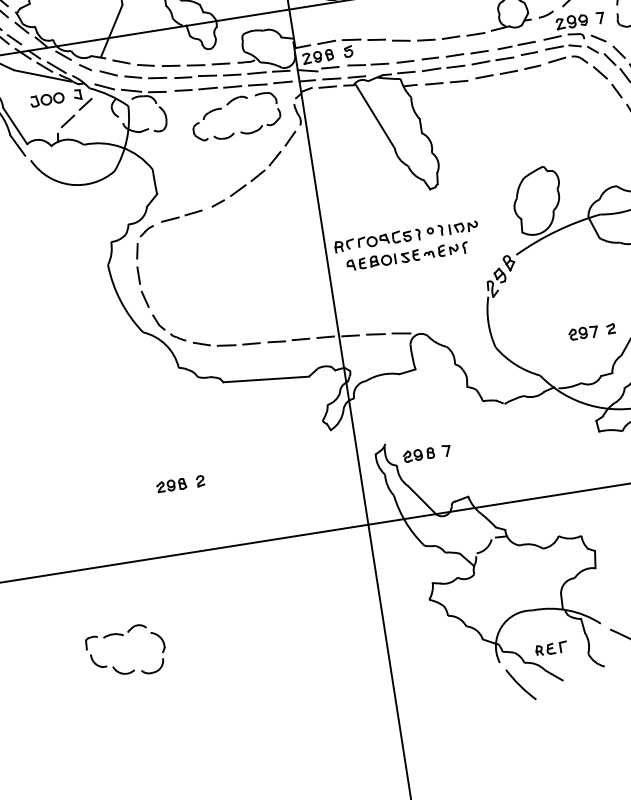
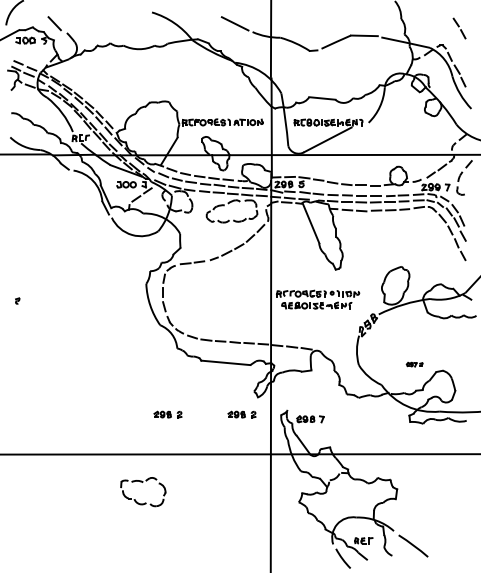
part: (591, 331) -> (414, 364), size x0.6
part: (307, 464) -> (241, 414), added
part: (124, 635) -> (143, 482), moved

